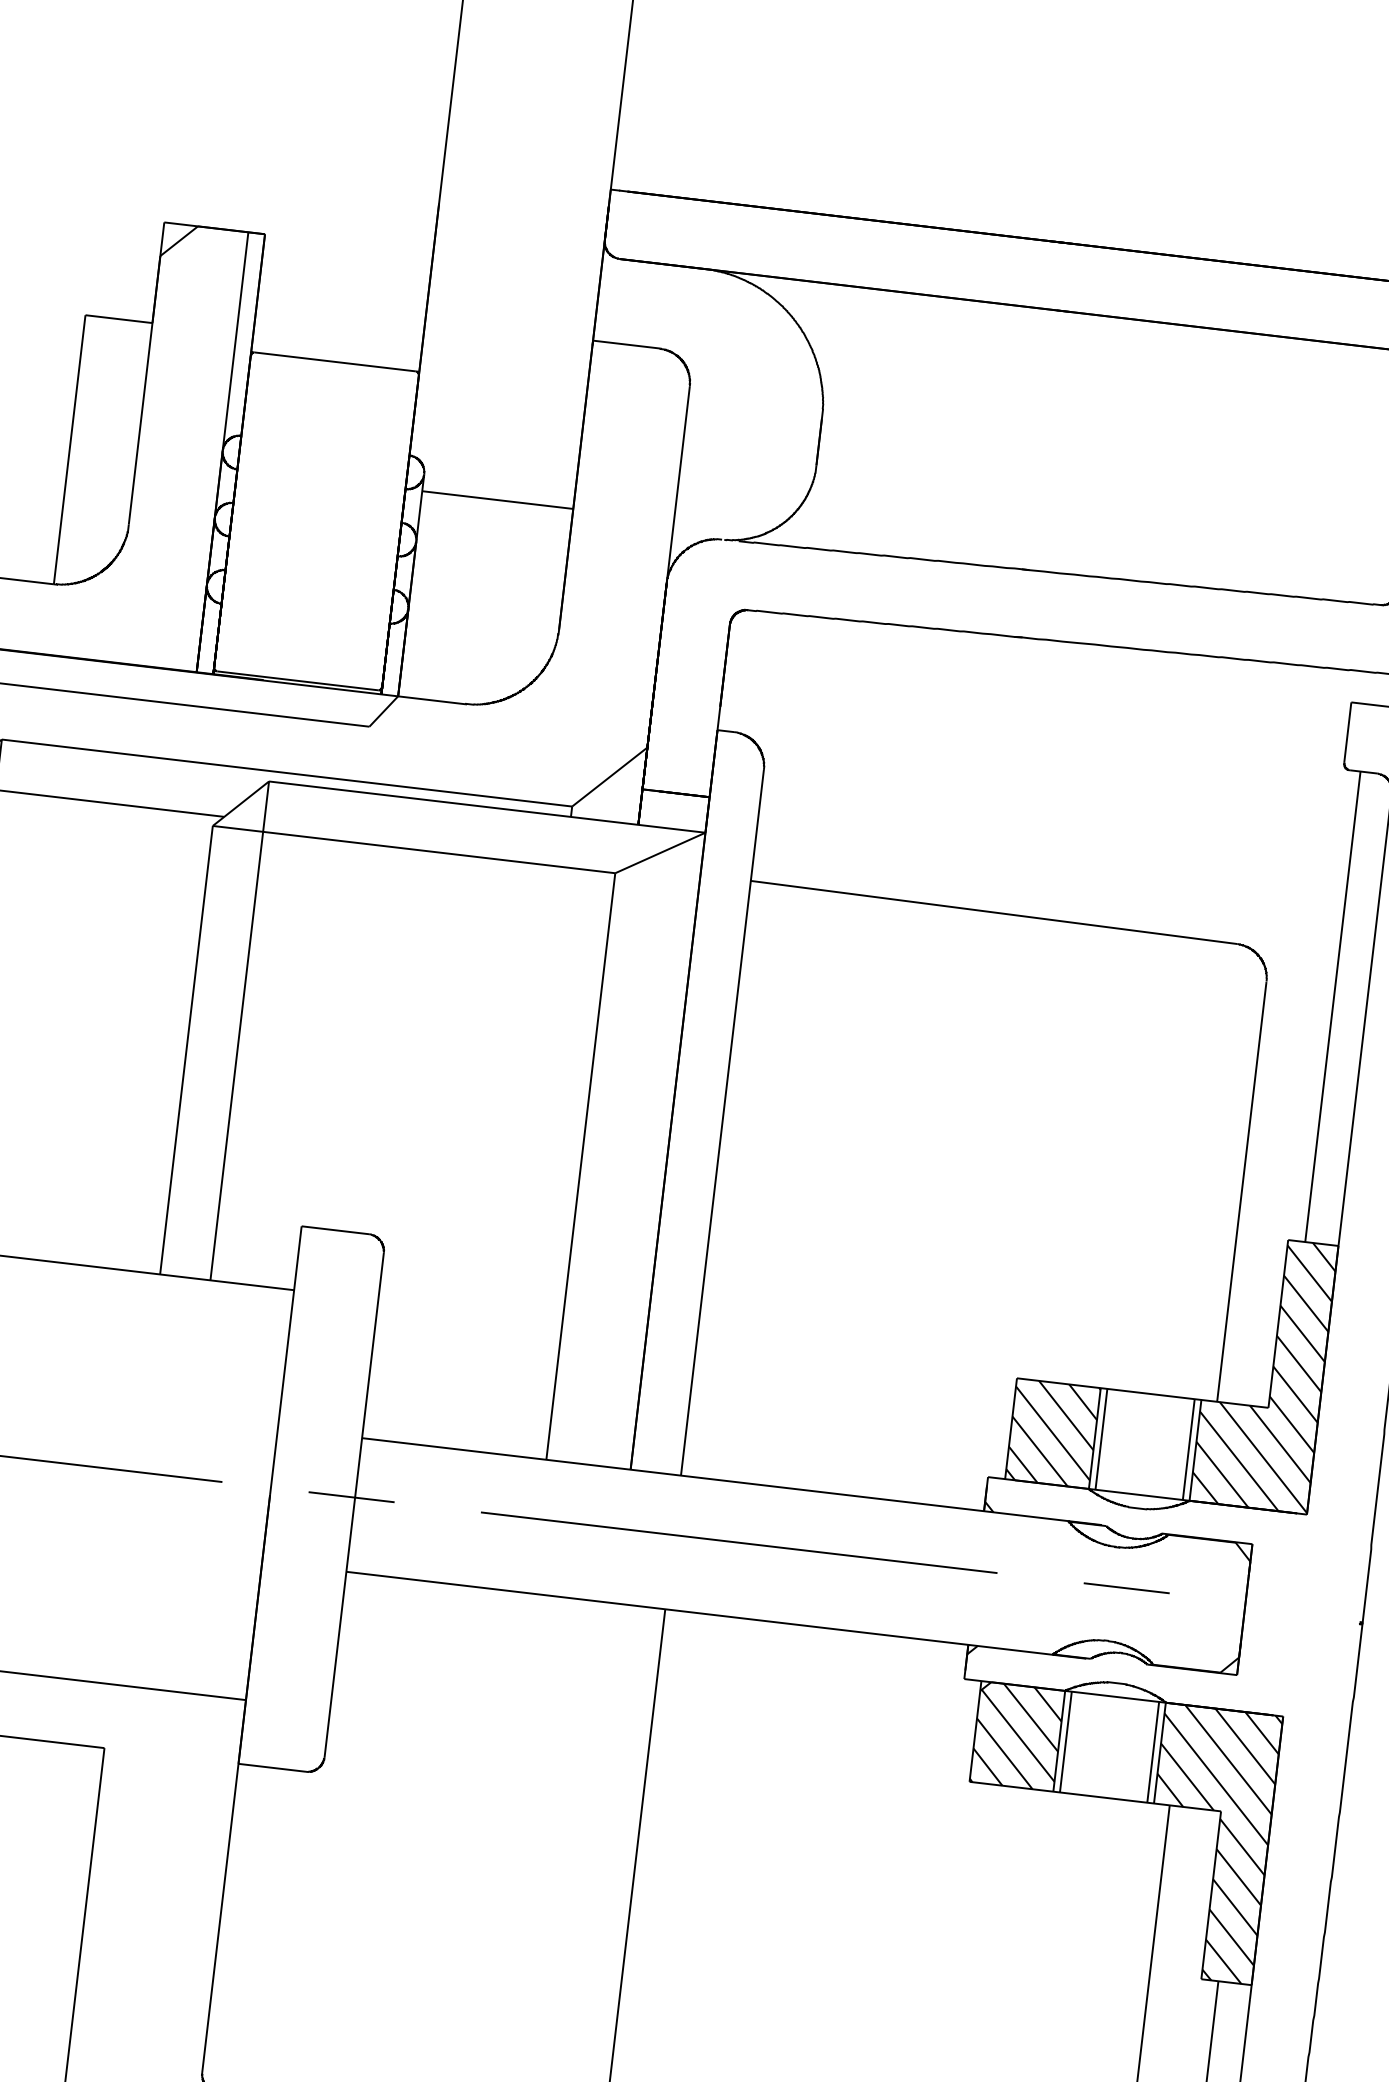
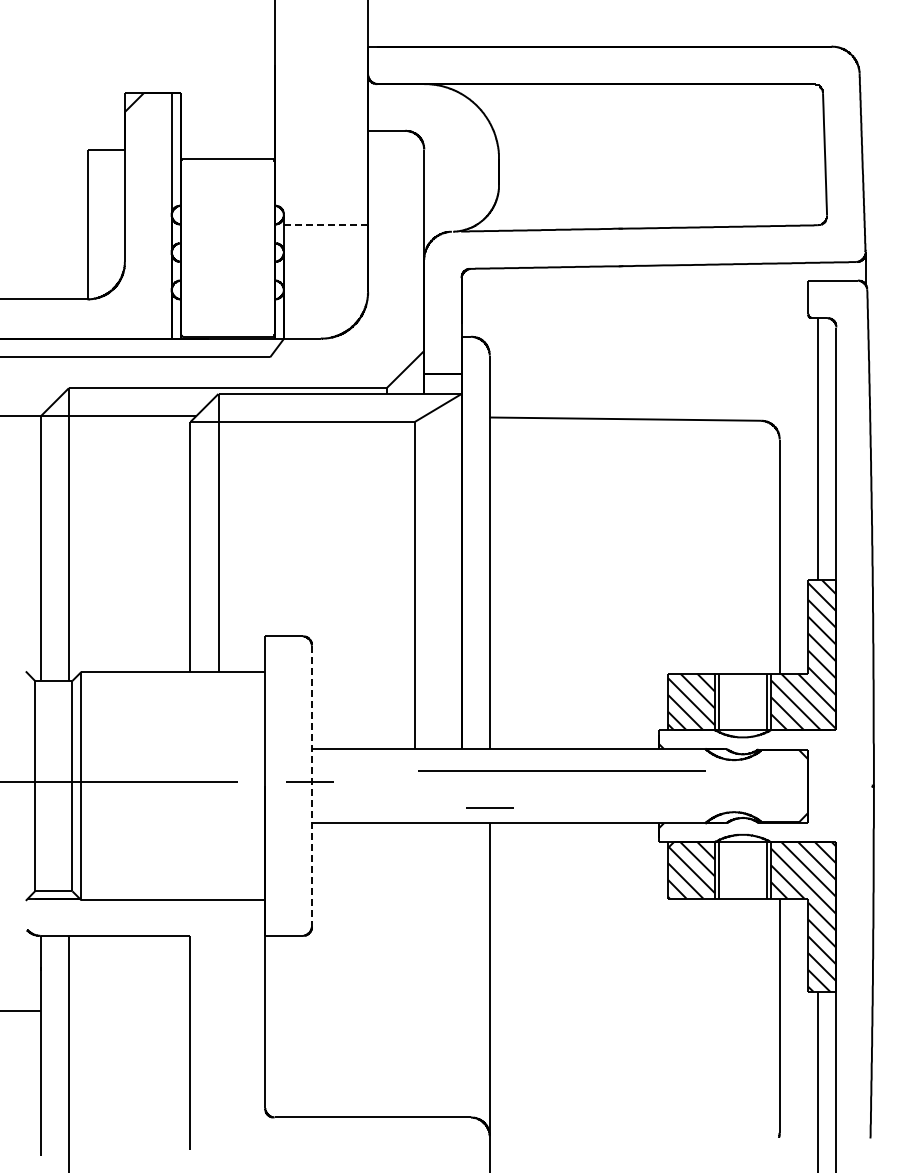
line: (498, 500) -> (326, 224), solid -> dashed
line: (354, 1505) -> (312, 786), solid -> dashed
line: (738, 1541) -> (561, 770), moved
line: (1125, 1587) -> (489, 807), moved

